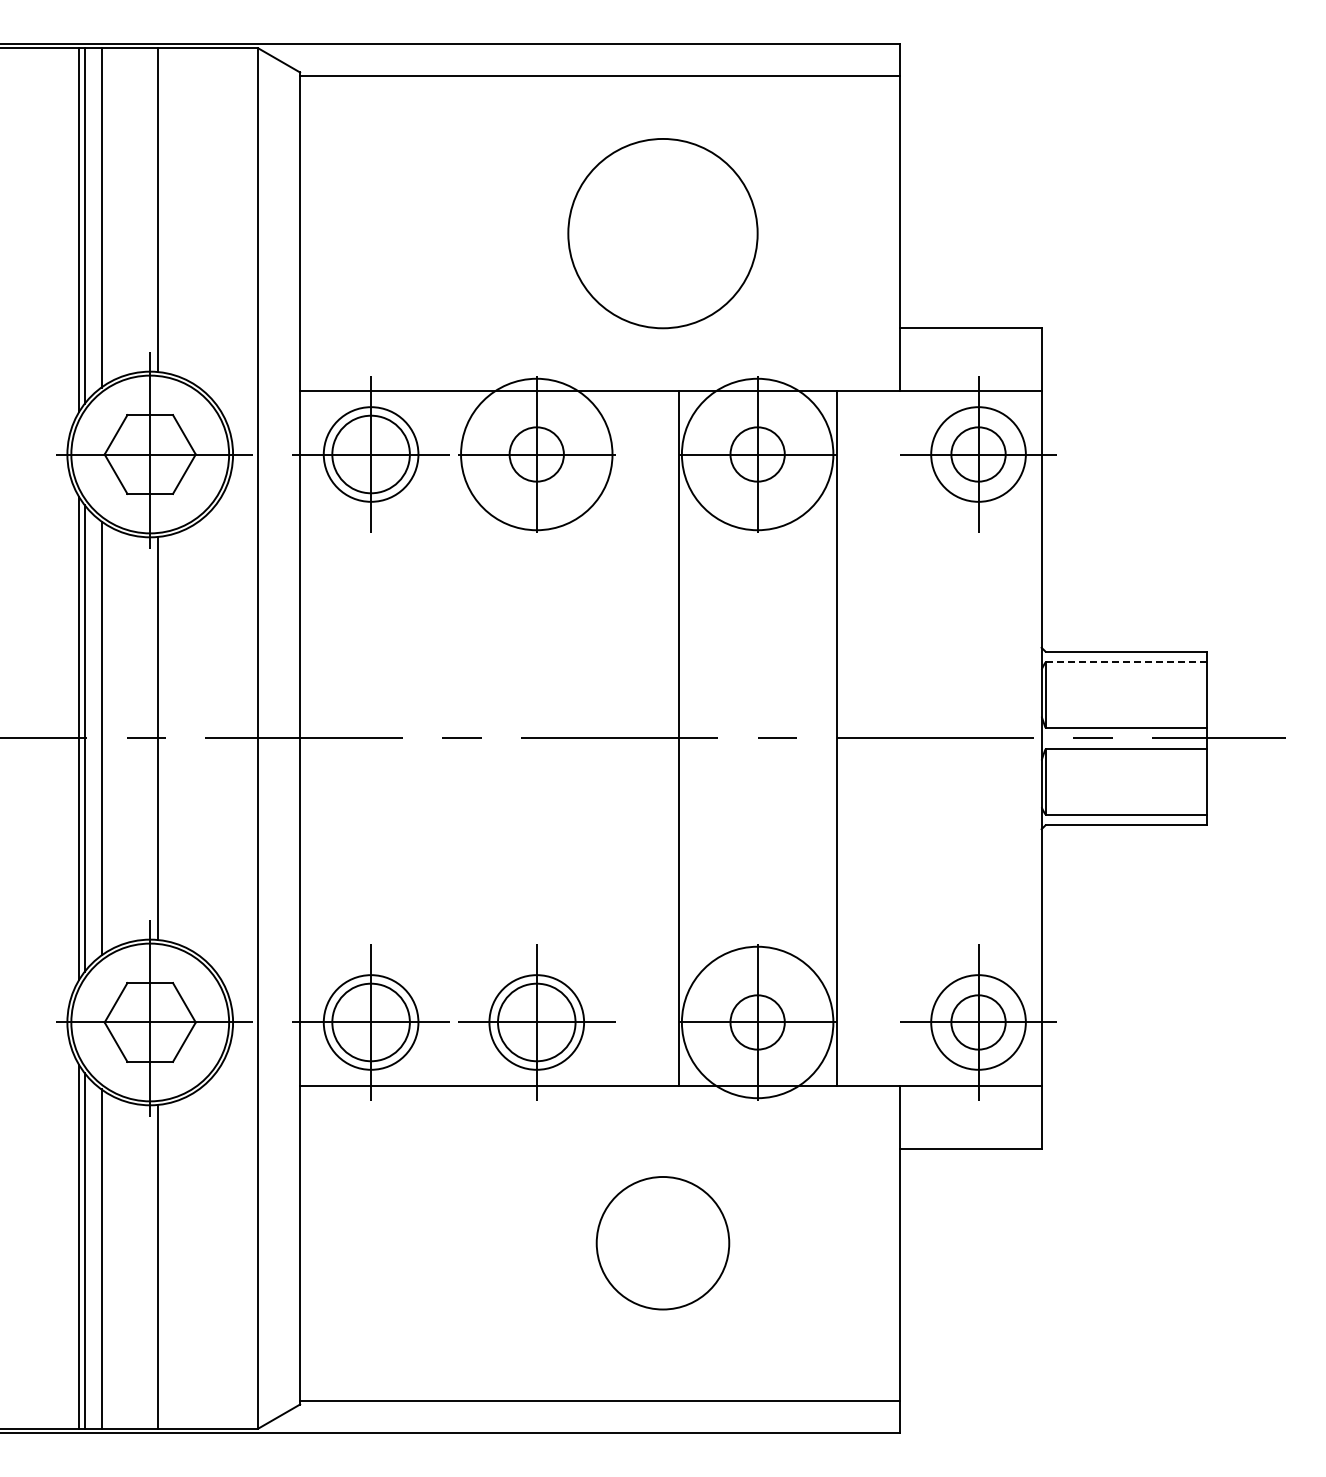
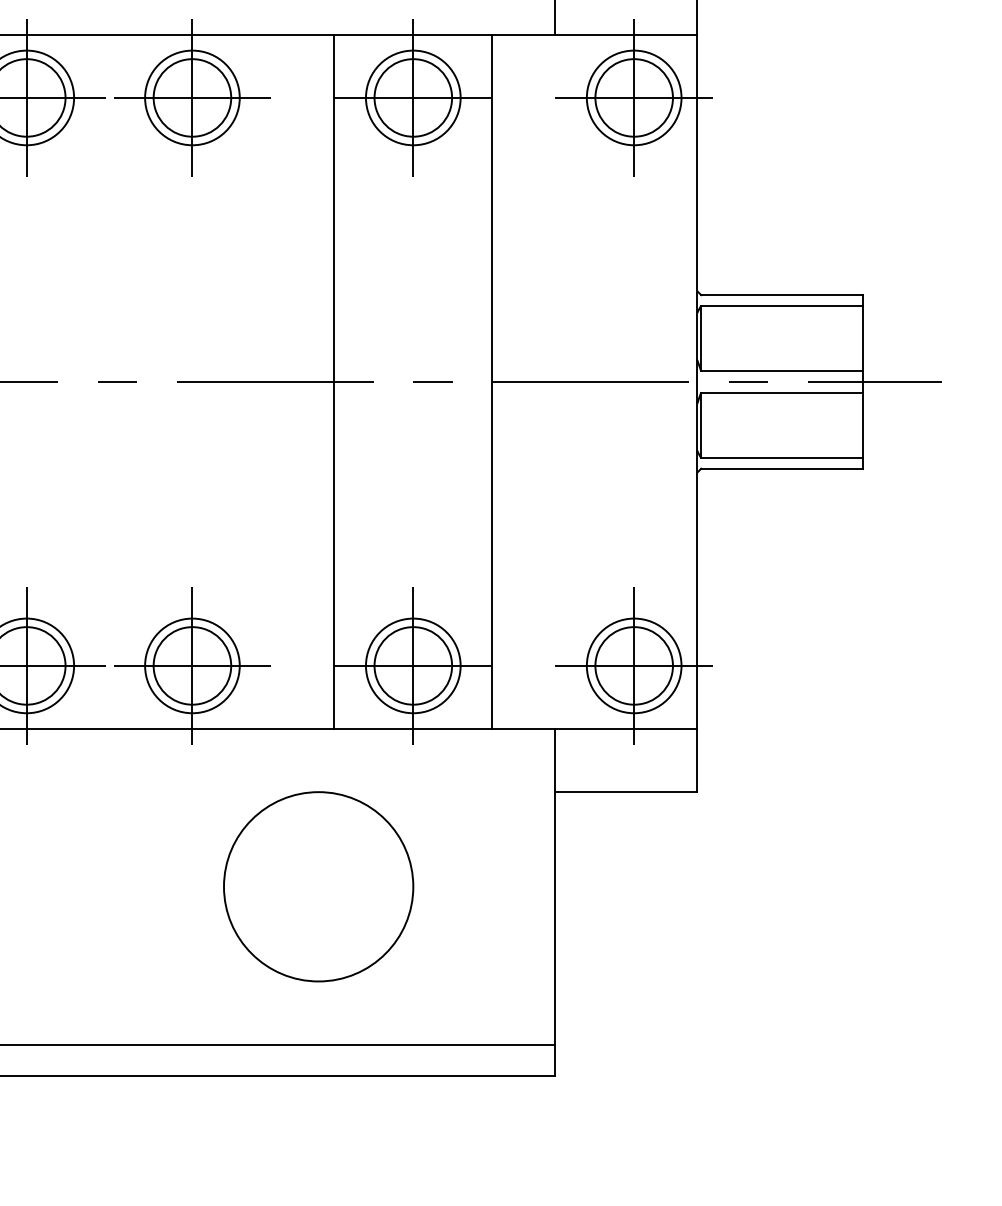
circle: (536, 454) -> (192, 97), size x0.62
circle: (536, 454) -> (192, 97), size x1.43
circle: (757, 454) -> (413, 97), size x0.62
circle: (757, 454) -> (413, 97), size x1.43
circle: (978, 454) -> (634, 97), size x1.43
line: (1126, 662) -> (782, 305), dashed -> solid
circle: (757, 1022) -> (413, 665), size x0.62
circle: (757, 1022) -> (413, 665), size x1.43
circle: (978, 1022) -> (634, 665), size x1.43
circle: (662, 1242) -> (318, 885), size x1.43

